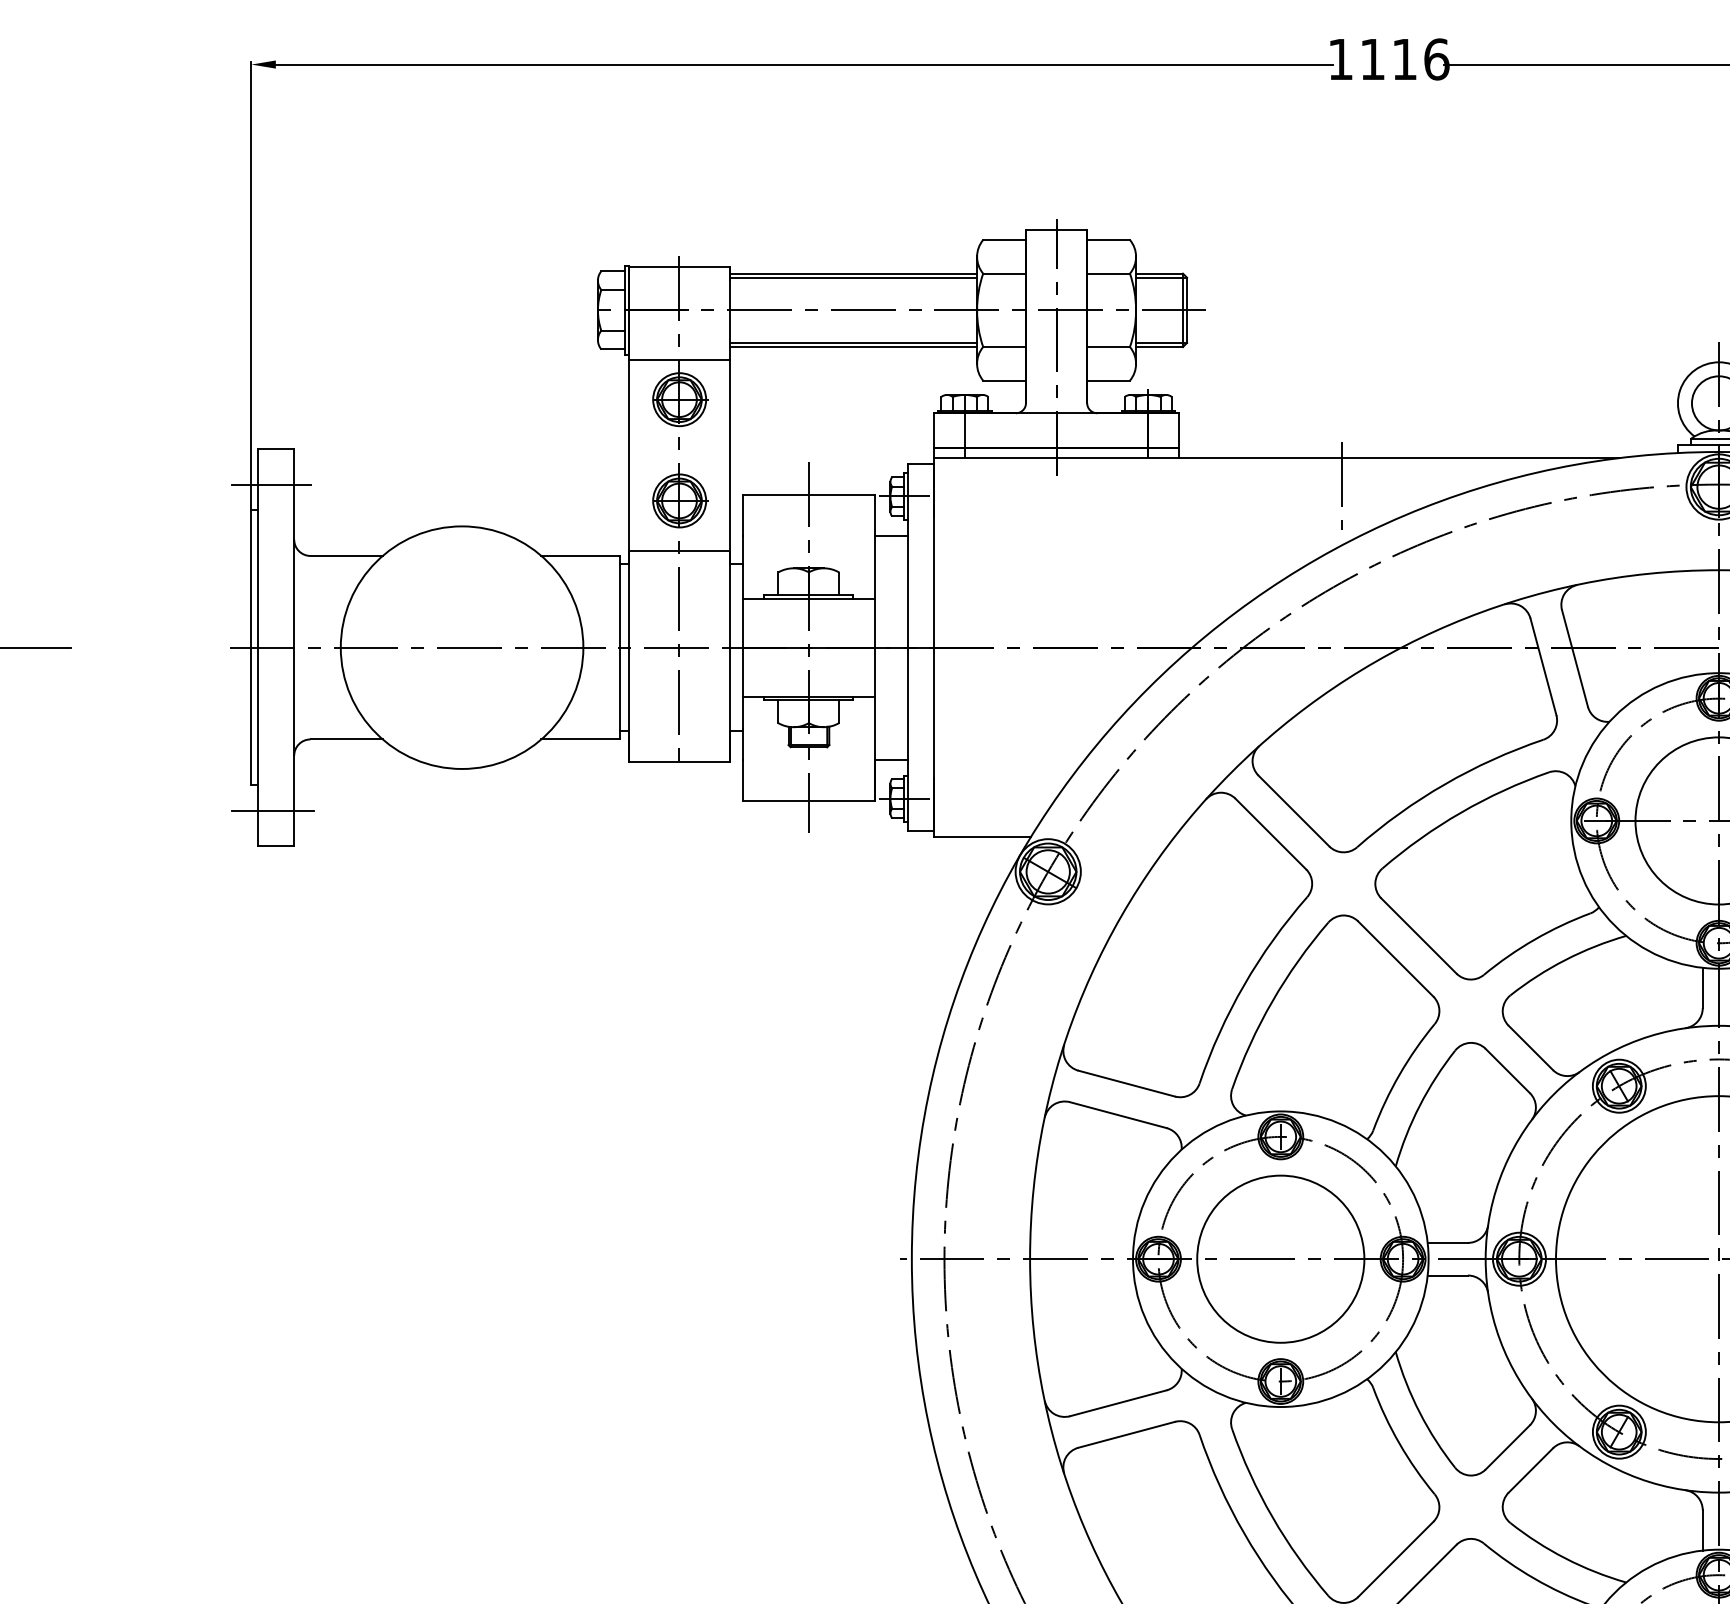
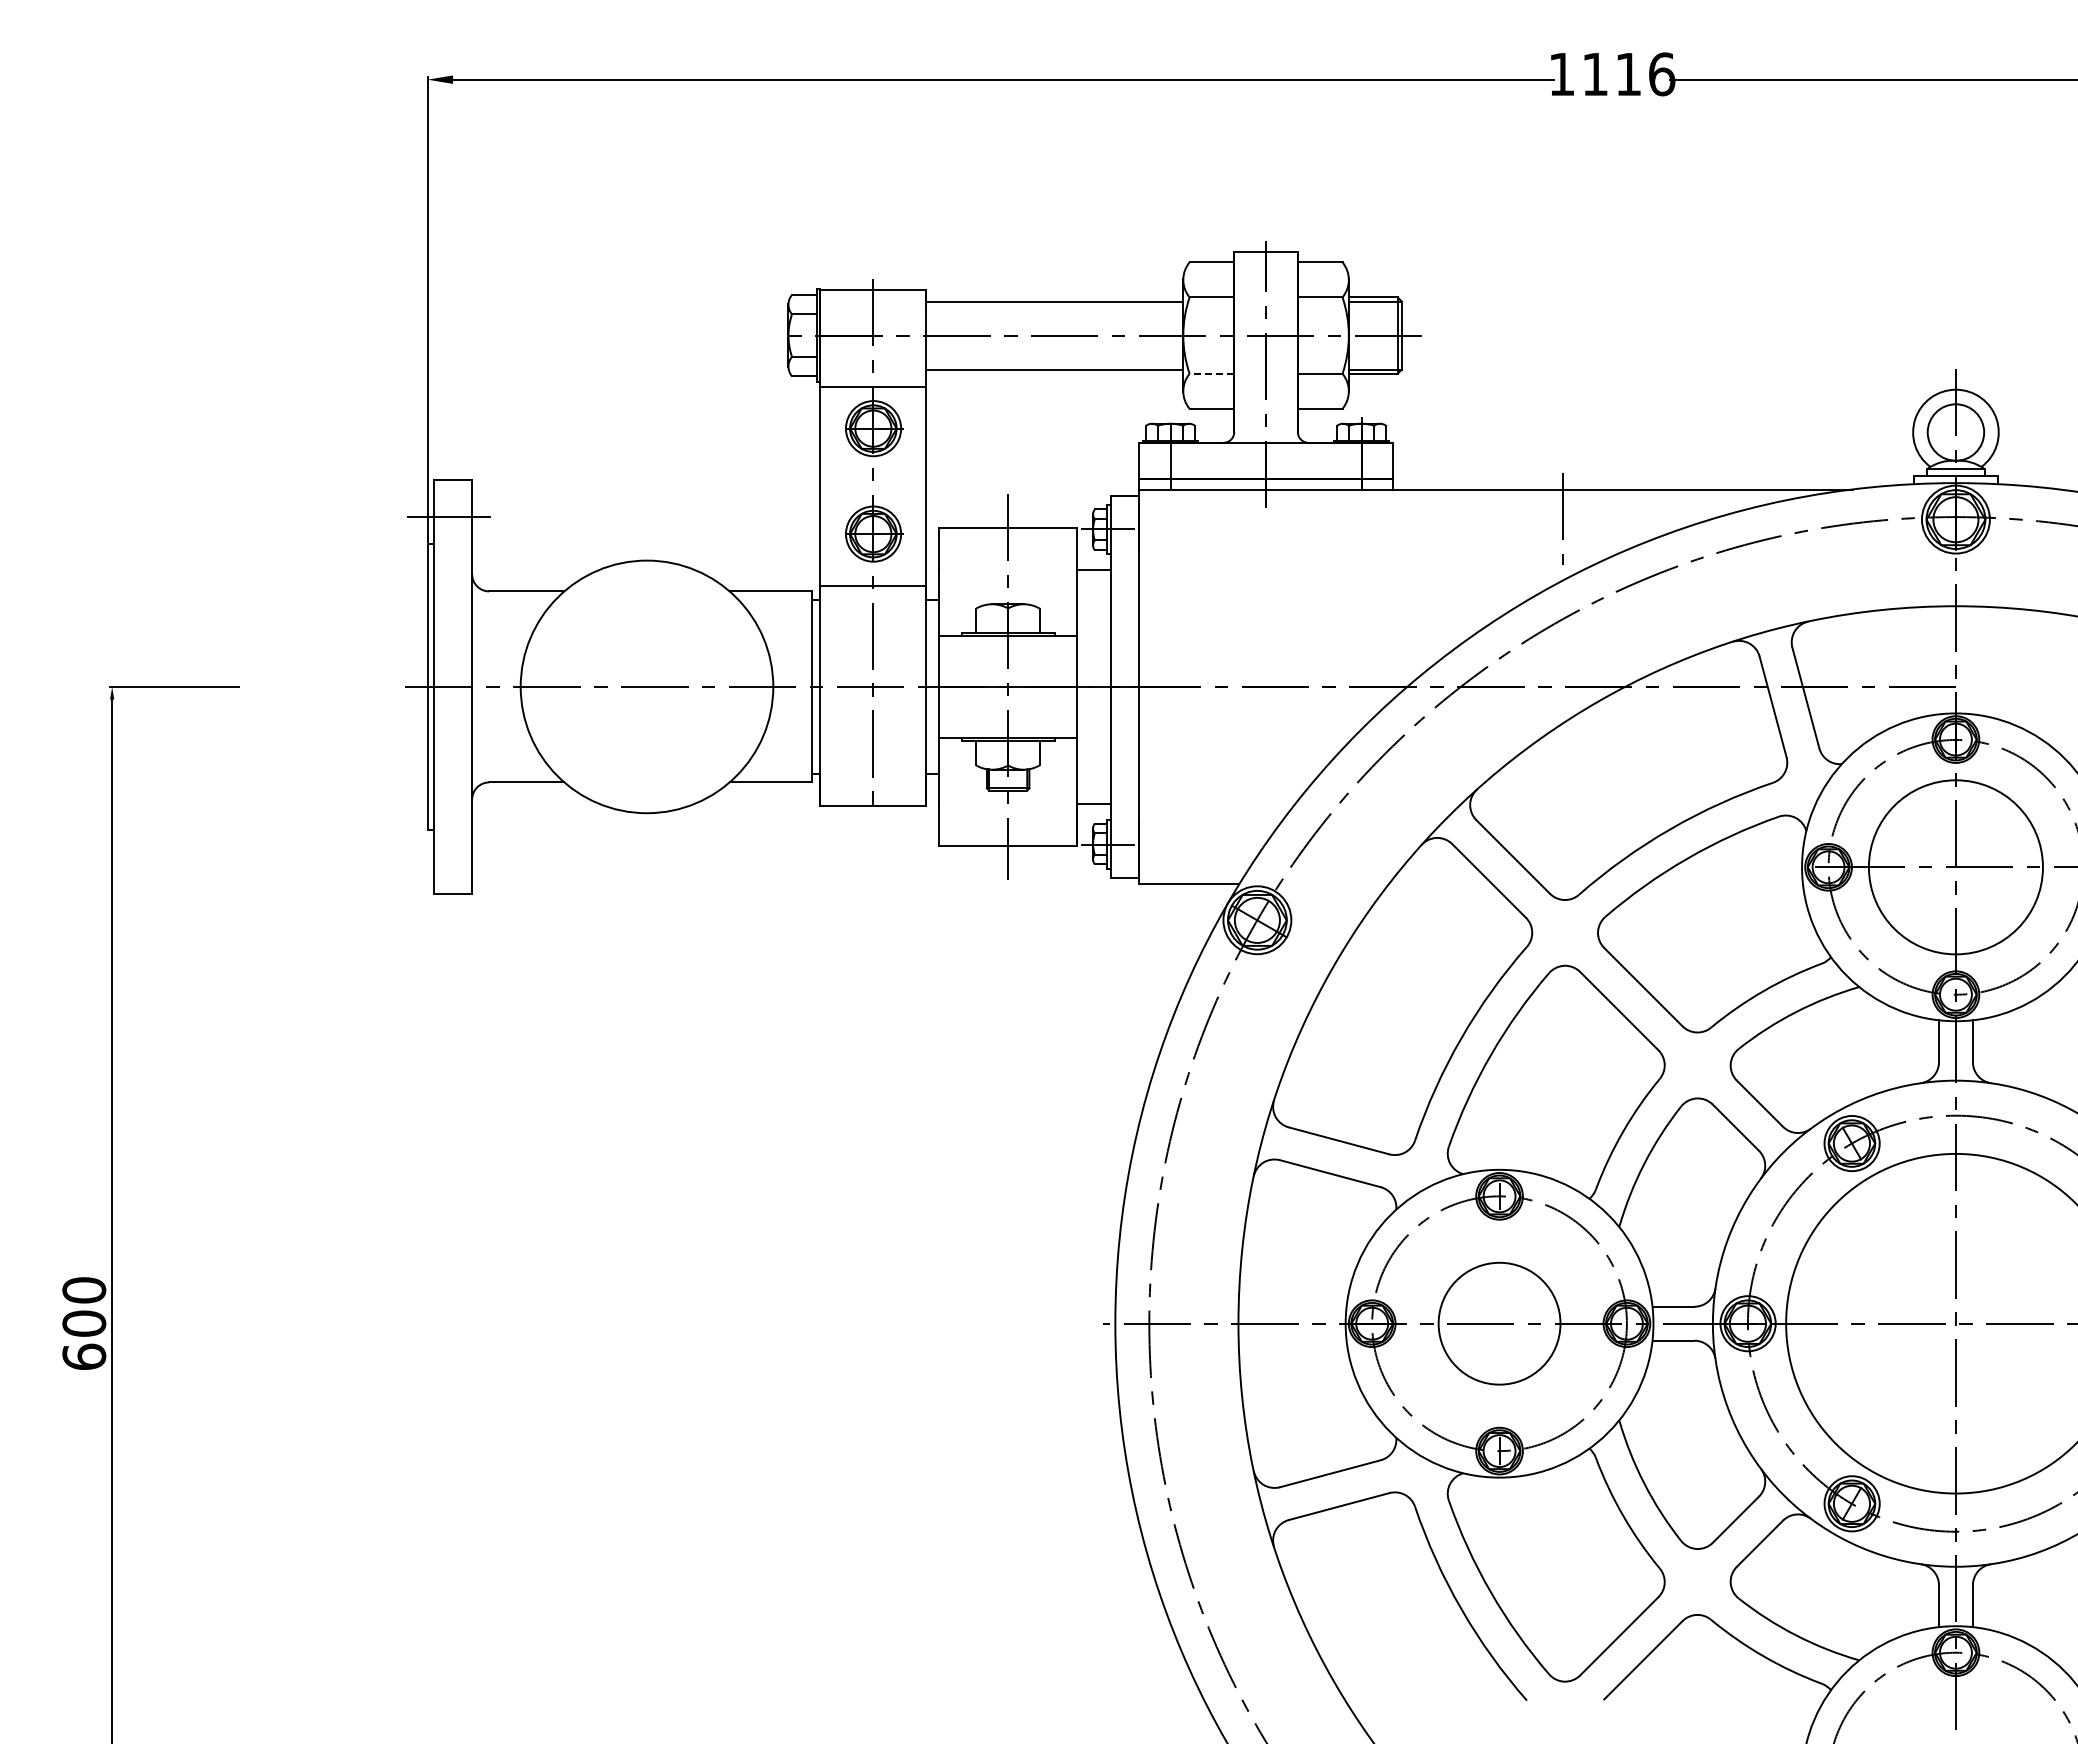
line: (853, 273) -> (1054, 297), removed
line: (853, 346) -> (1054, 373), removed
line: (1004, 346) -> (1211, 373), solid -> dashed
line: (272, 810) -> (449, 856), removed
circle: (1280, 1259) -> (1499, 1323), size x0.7

